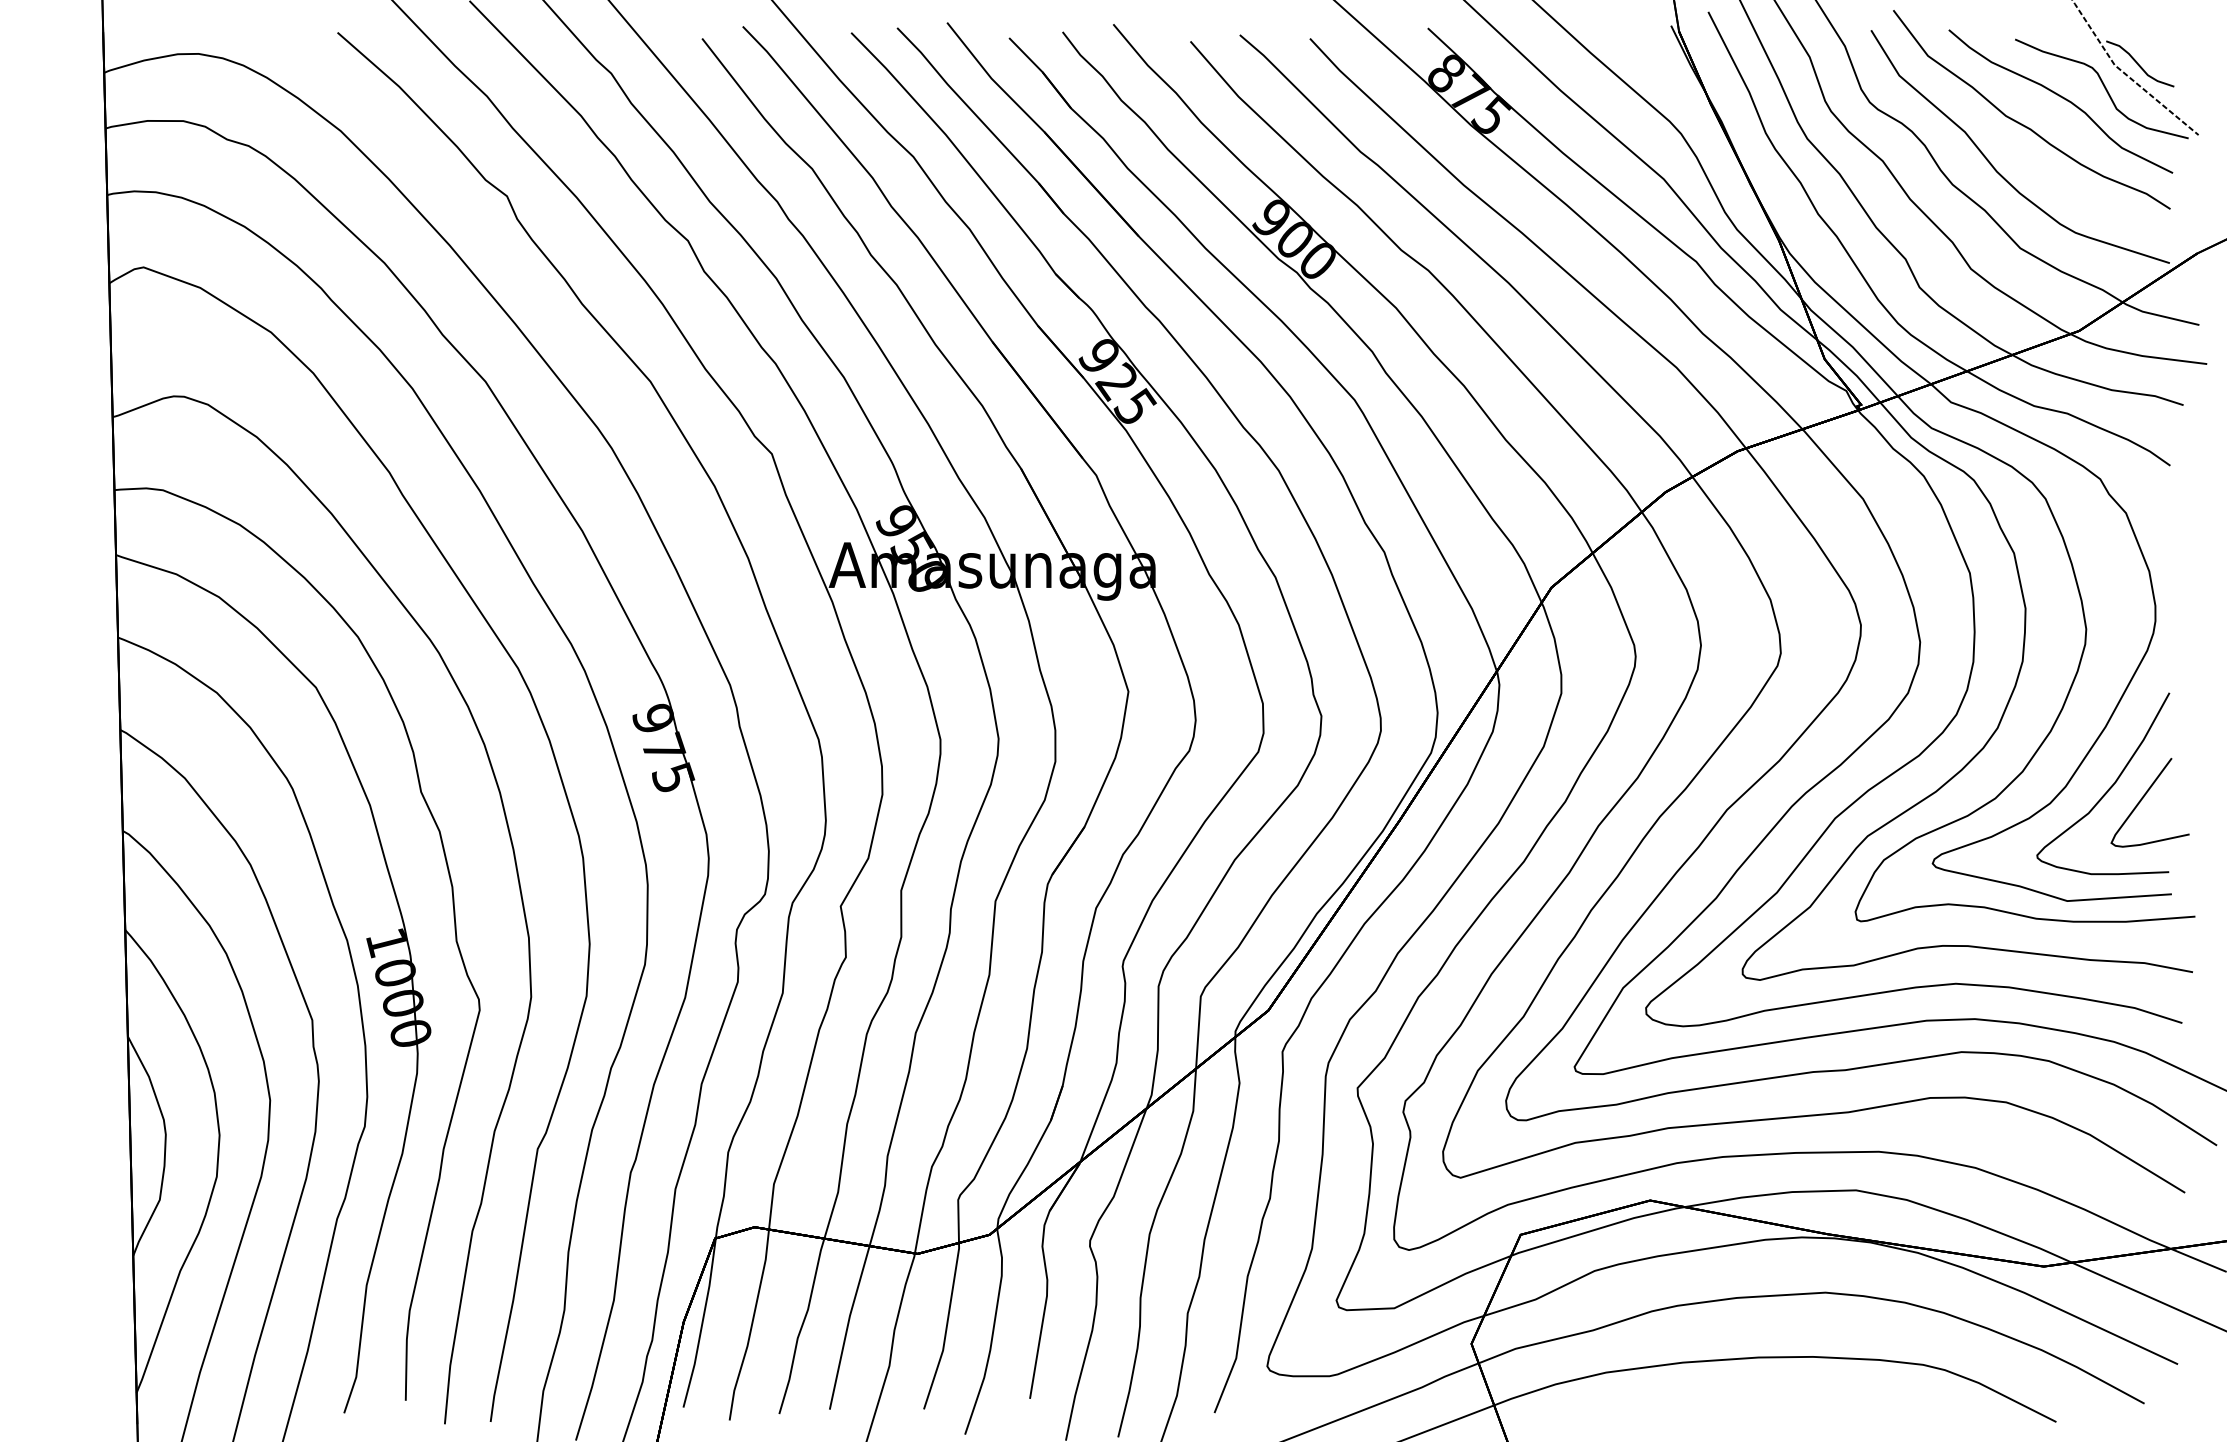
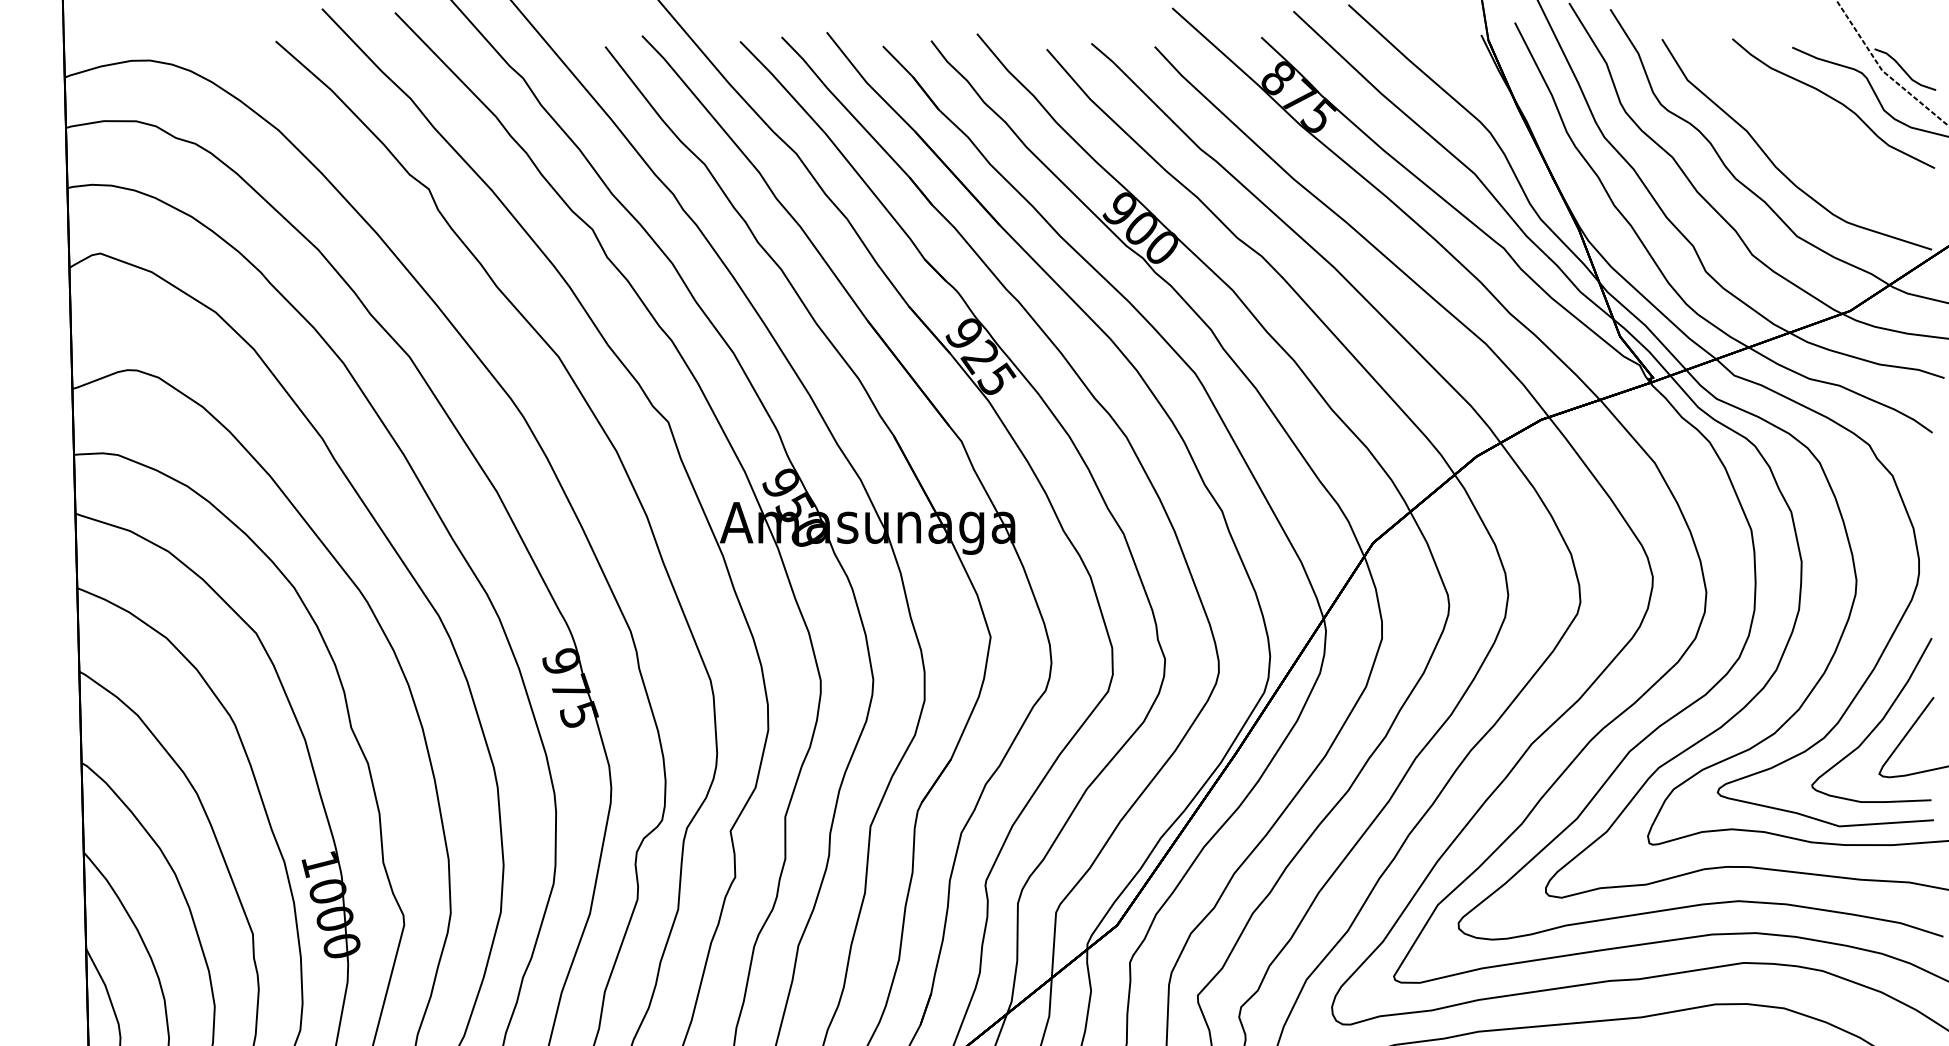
part: (2023, 124) -> (1799, 124), removed

